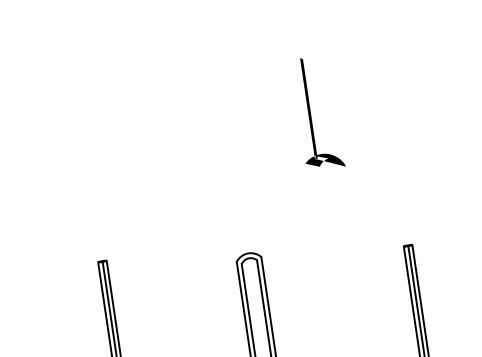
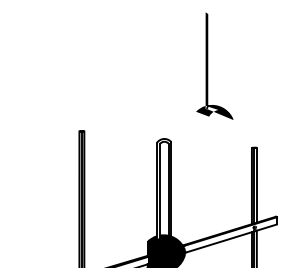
part: (317, 112) -> (214, 65), size x1.67

